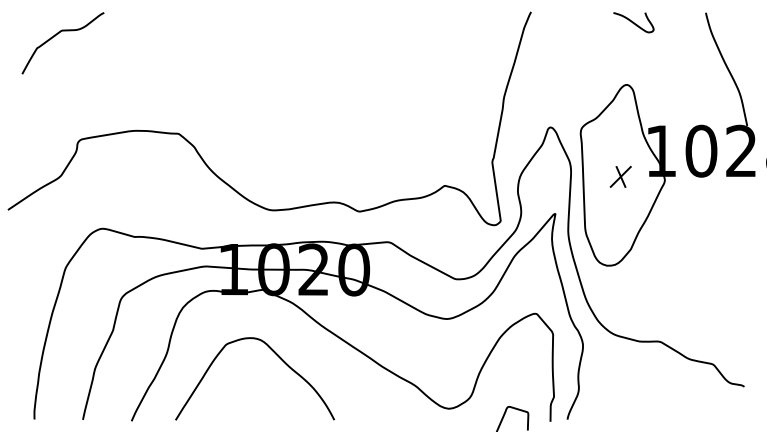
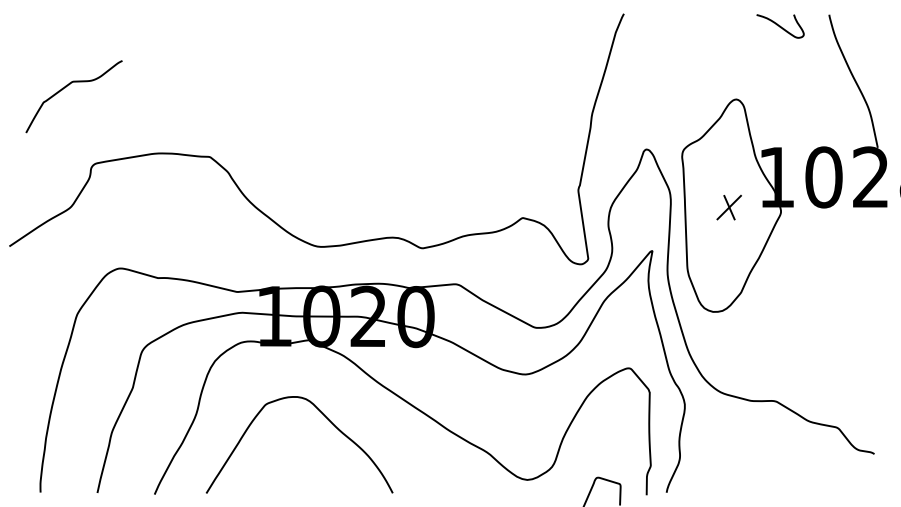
curve: (633, 22) -> (780, 26), moved
curve: (55, 36) -> (65, 88), moved

